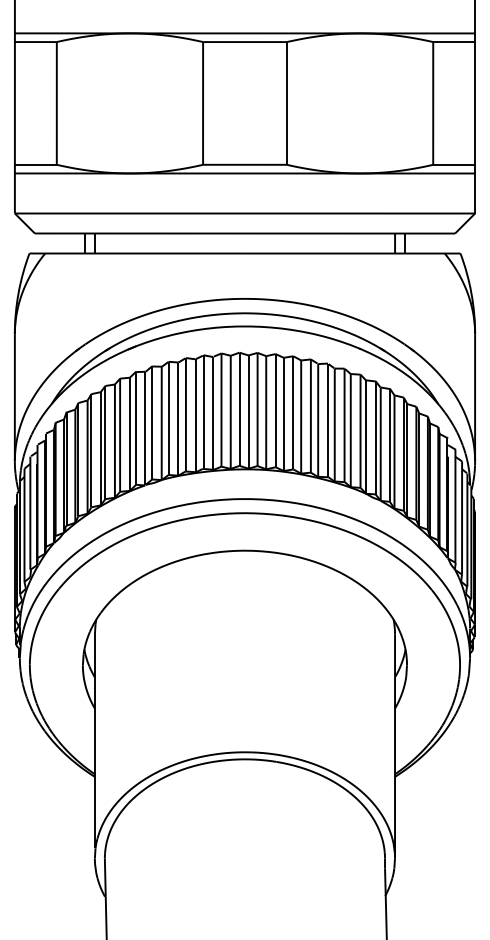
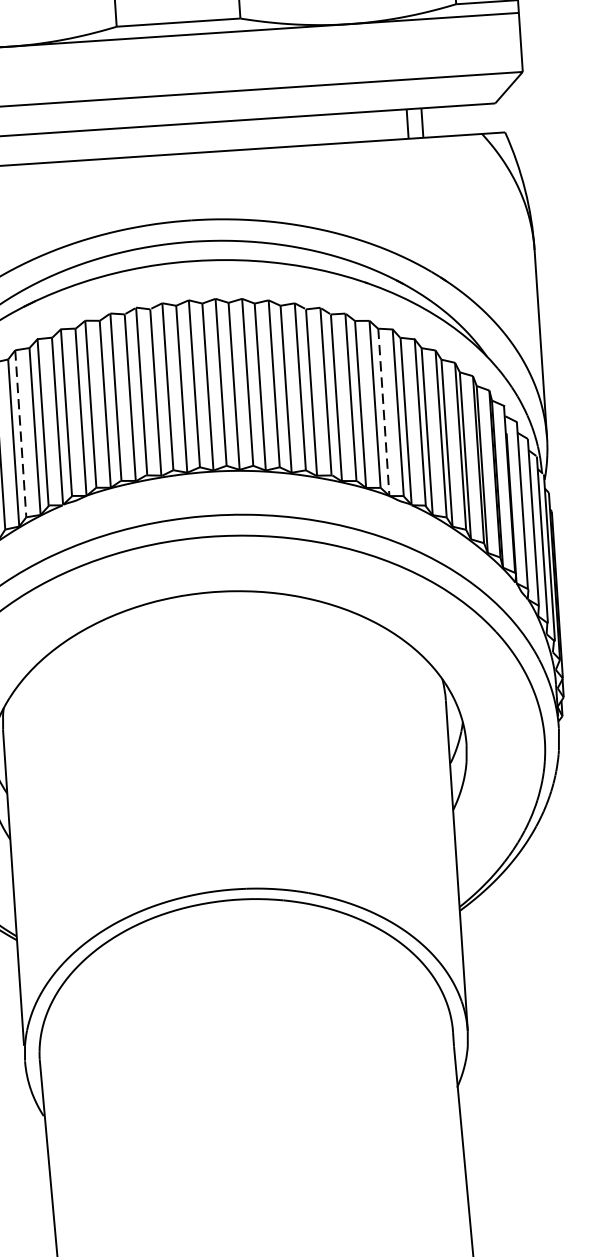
line: (120, 435) -> (21, 434), solid -> dashed
line: (366, 436) -> (384, 411), solid -> dashed

